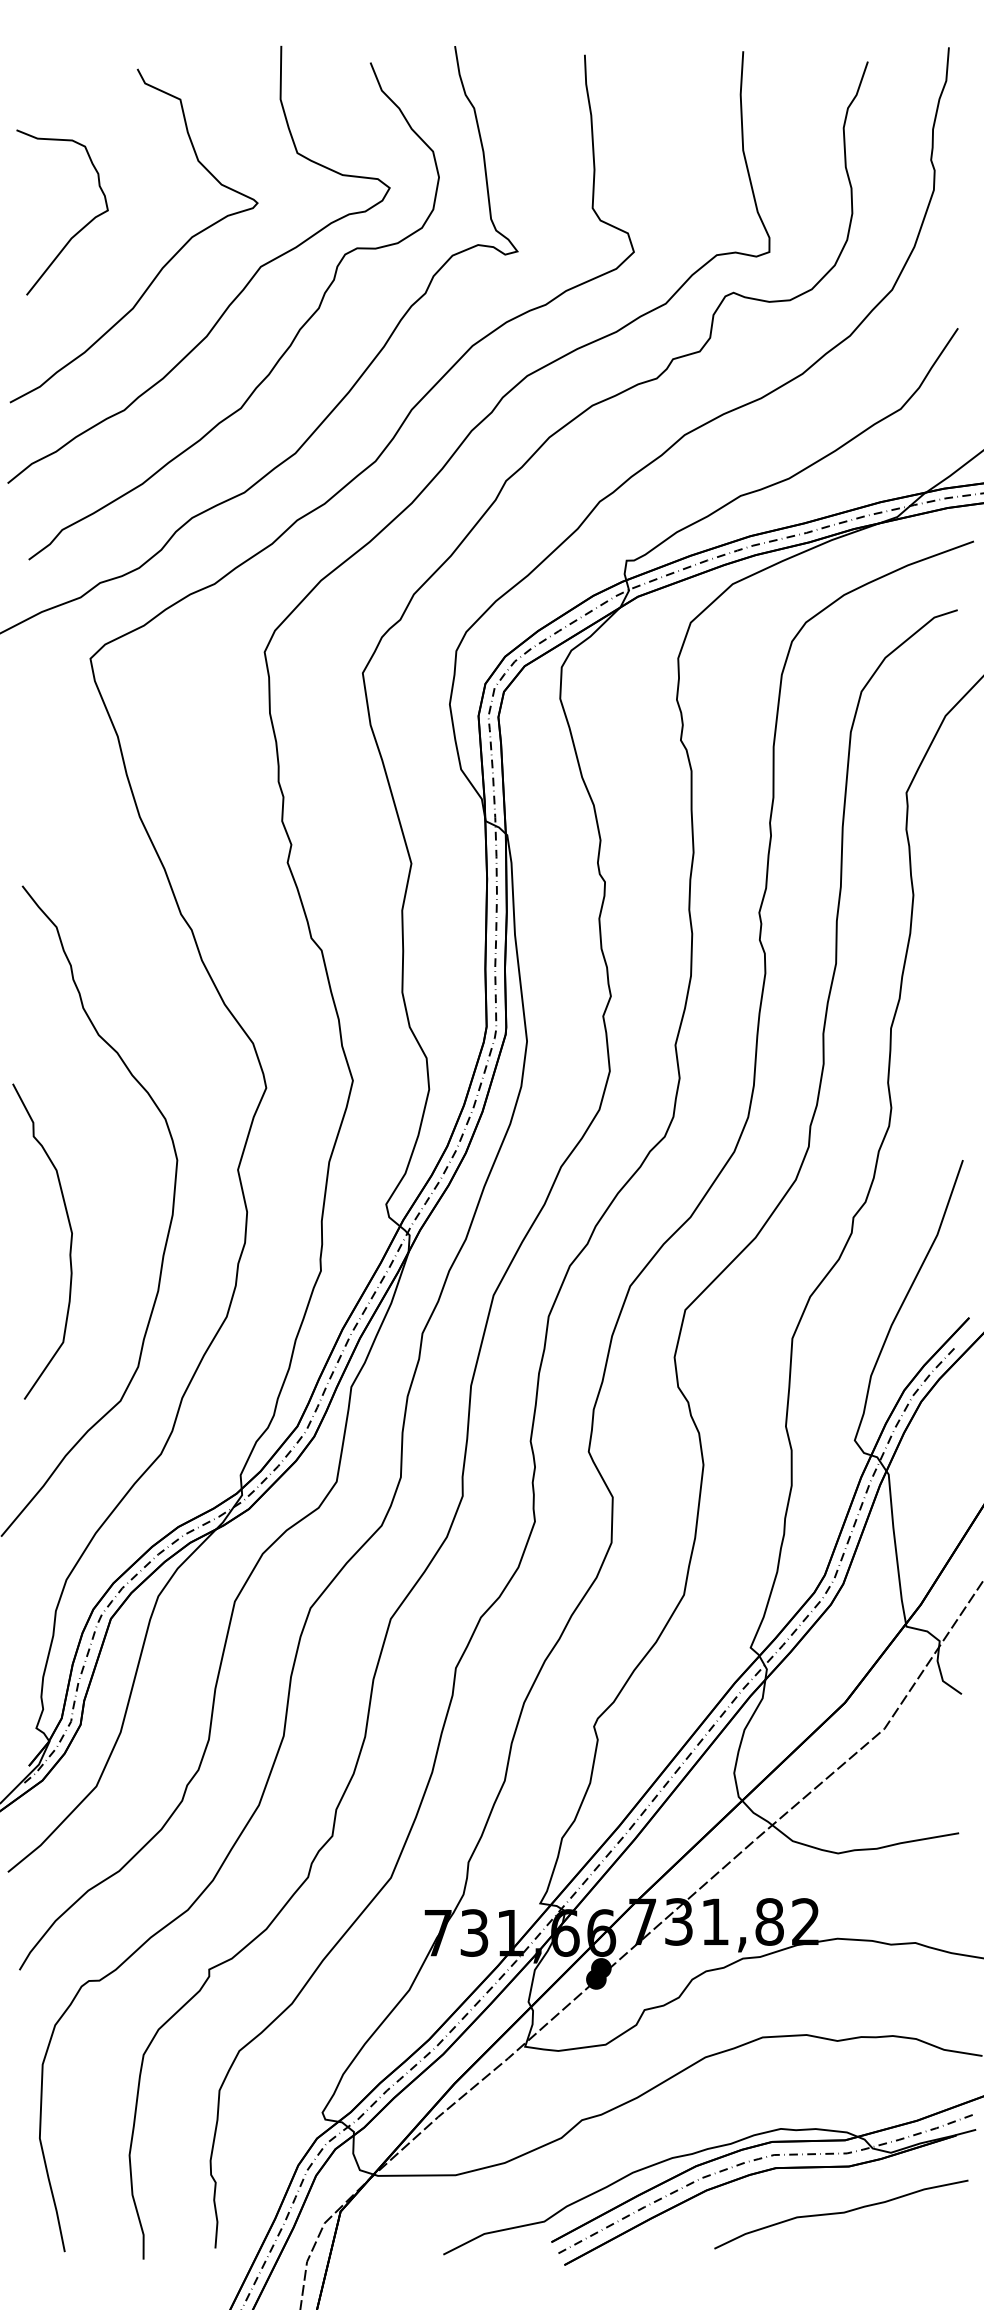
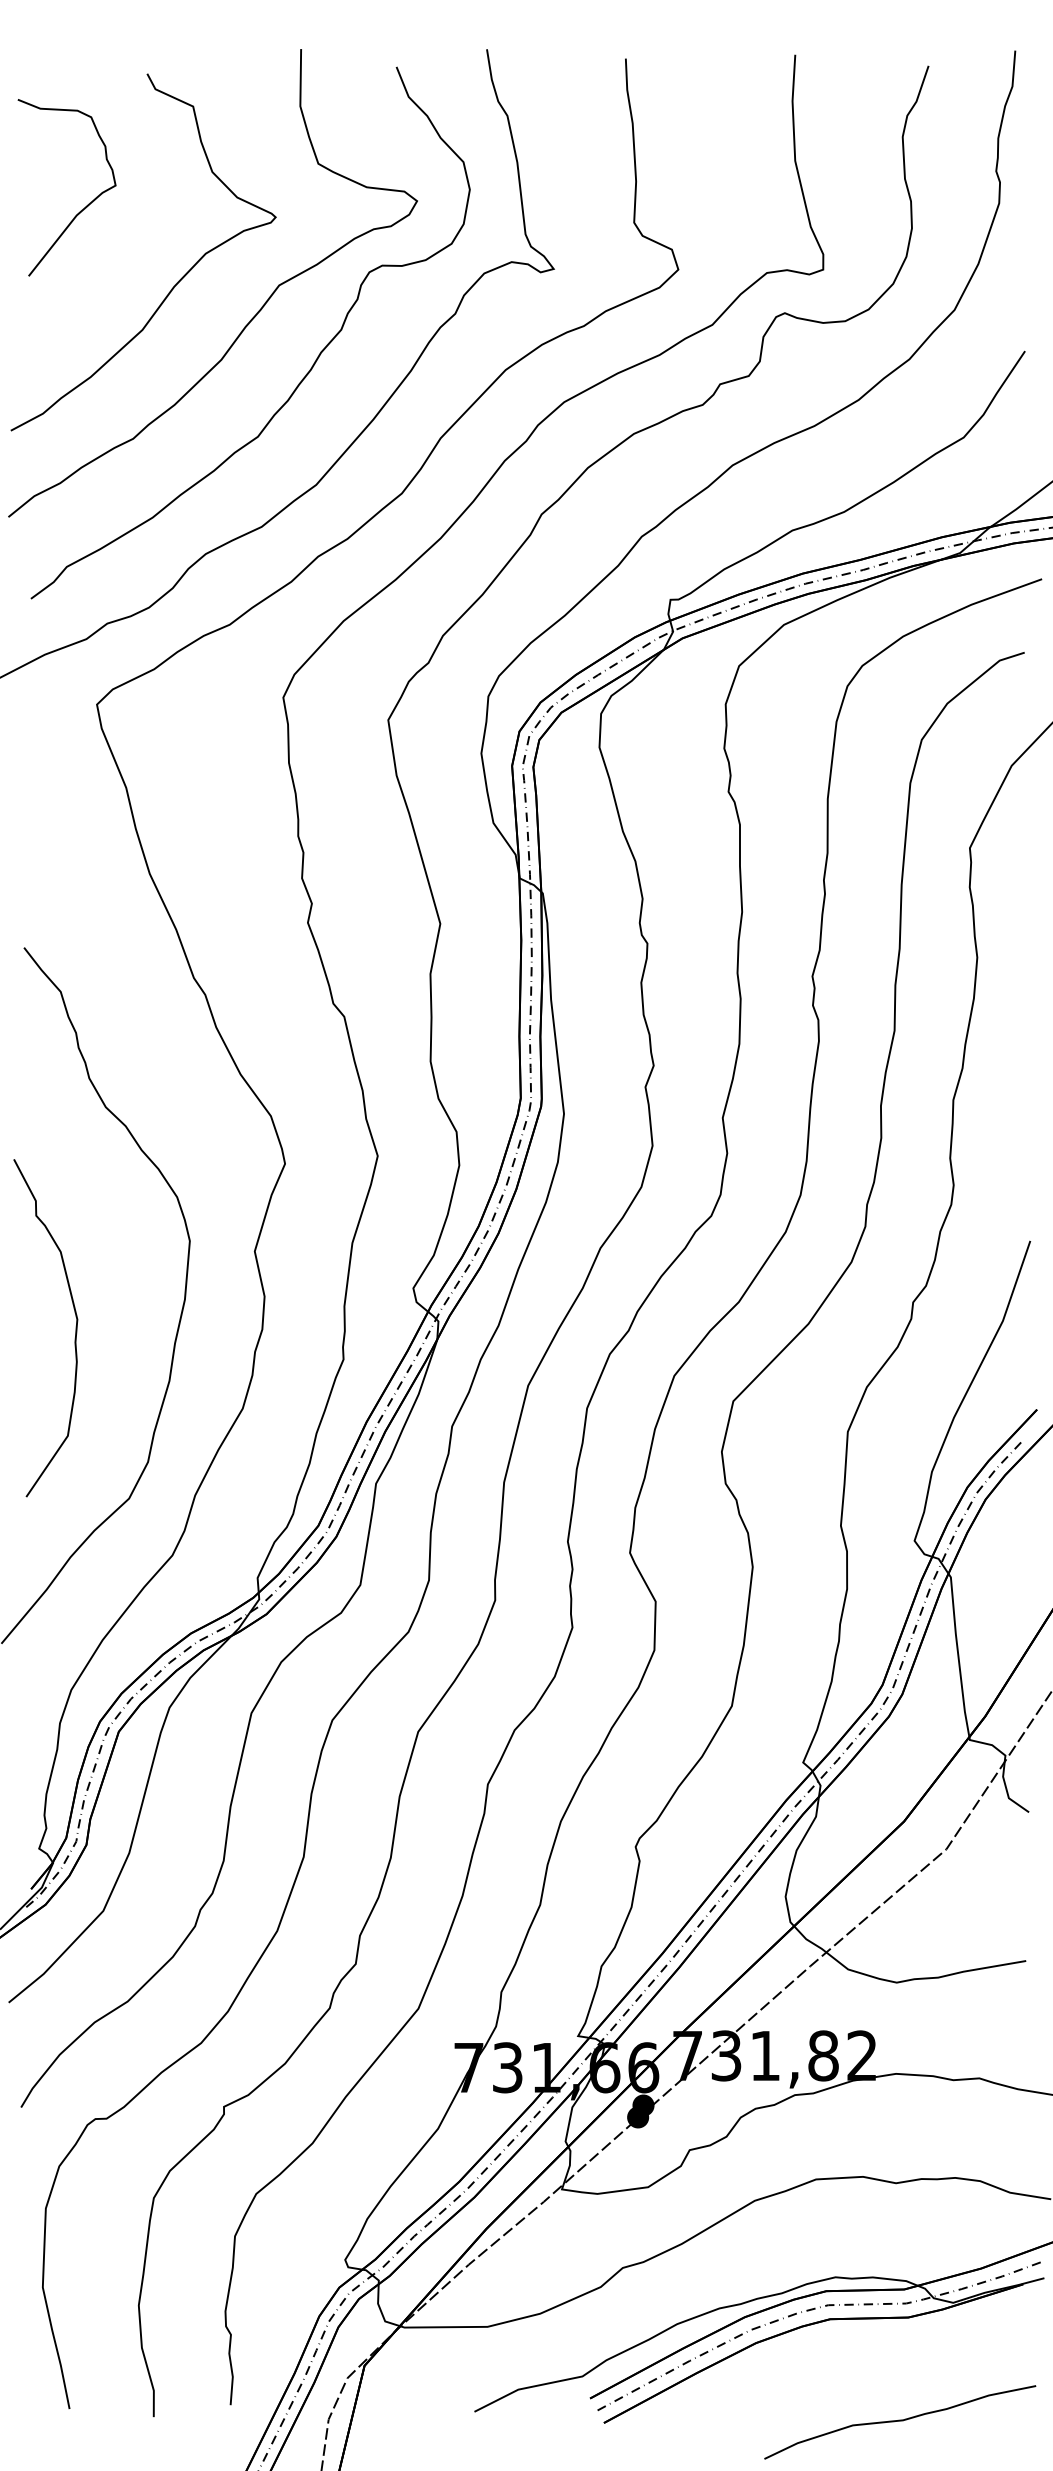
curve: (77, 231) -> (83, 208), moved
curve: (841, 2213) -> (900, 2421), moved

